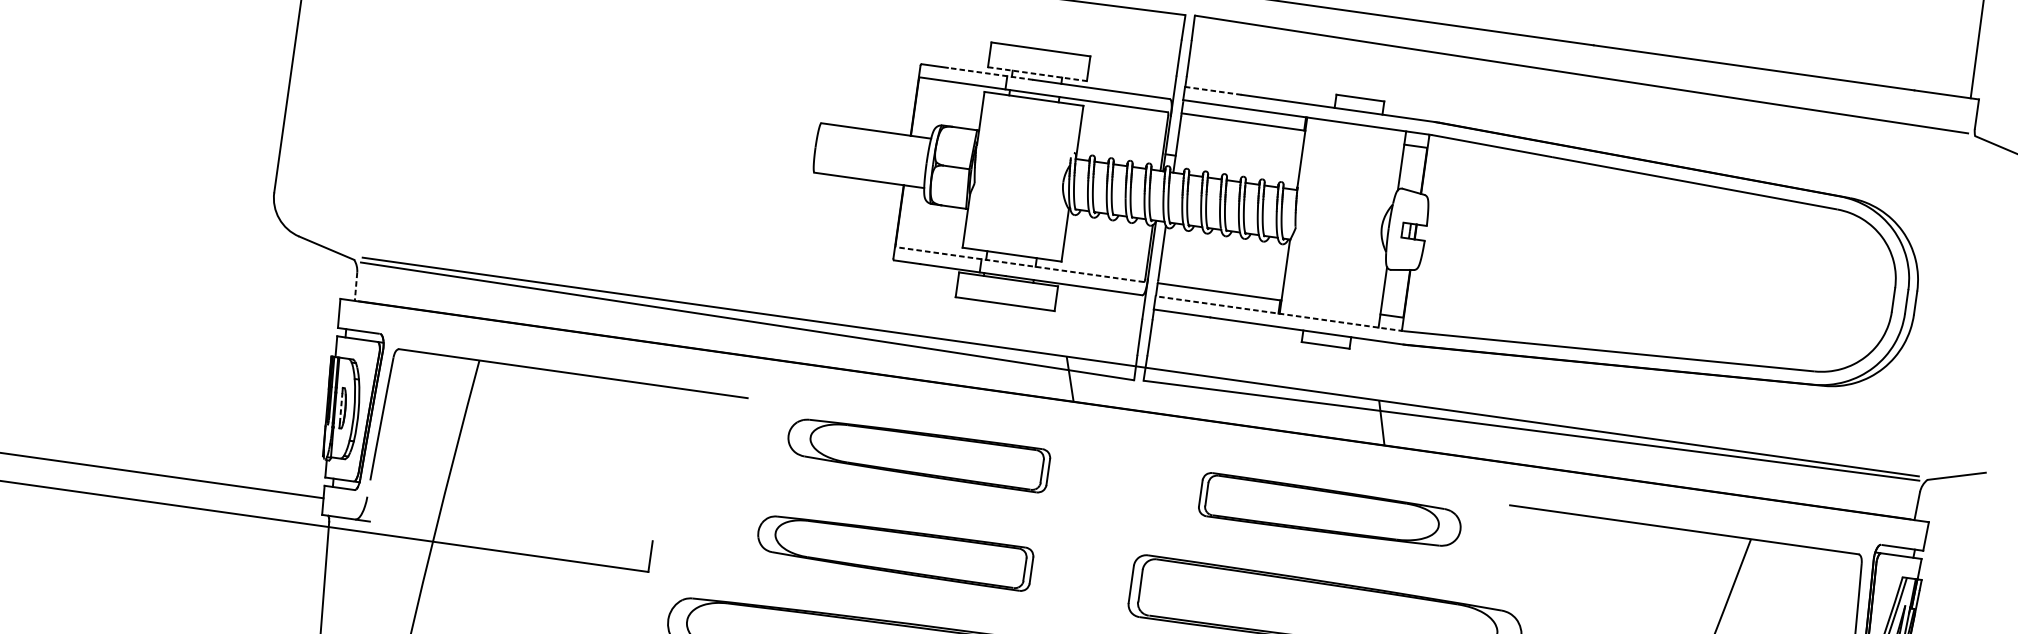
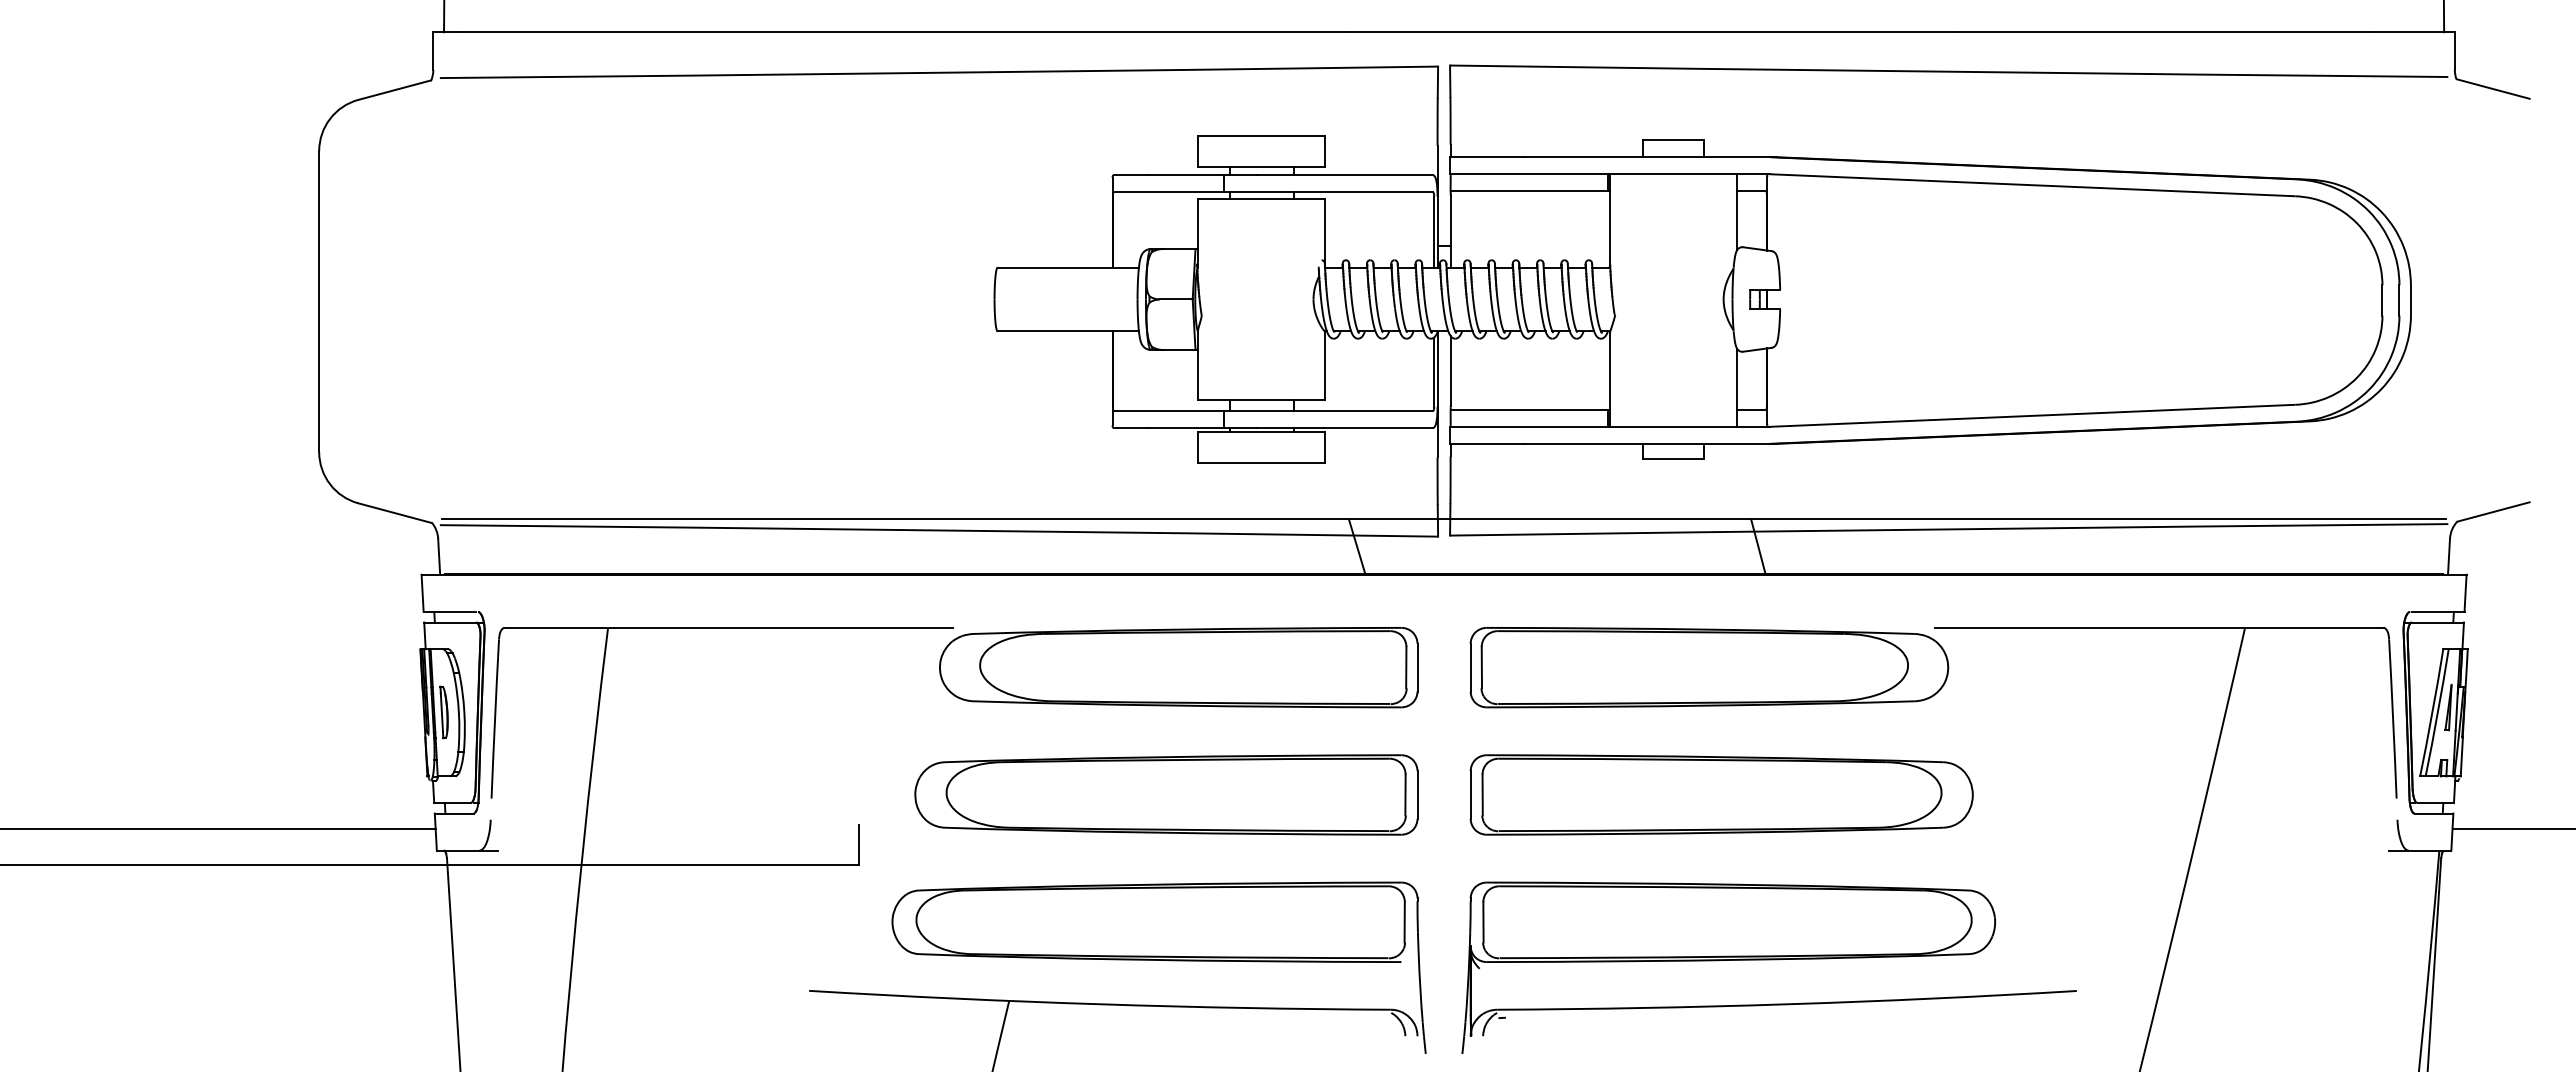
line: (989, 73) -> (1201, 175), dashed -> solid
line: (1037, 74) -> (1261, 167), dashed -> solid
line: (1213, 91) -> (1486, 157), dashed -> solid
line: (1020, 264) -> (1273, 410), dashed -> solid
line: (356, 287) -> (439, 557), dashed -> solid
line: (1280, 313) -> (1610, 426), dashed -> solid
line: (340, 408) -> (441, 712), dashed -> solid
part: (918, 453) -> (1178, 667), size x1.43
part: (1330, 511) -> (1709, 667), size x1.43
part: (895, 550) -> (1166, 794), size x1.43

